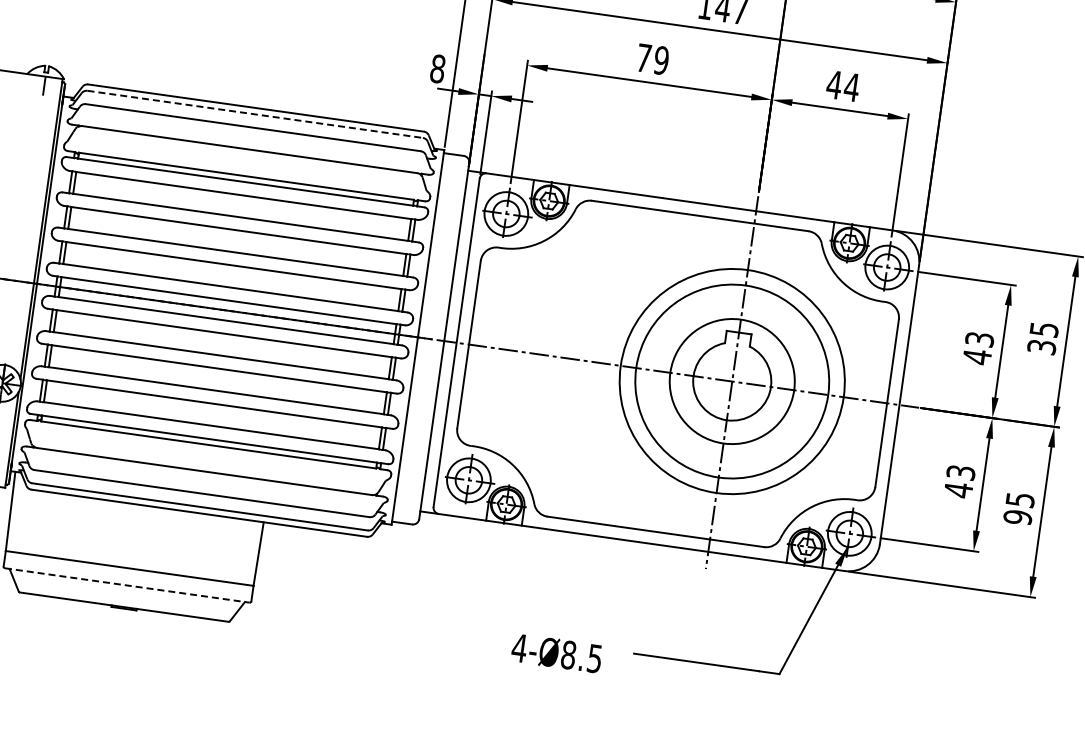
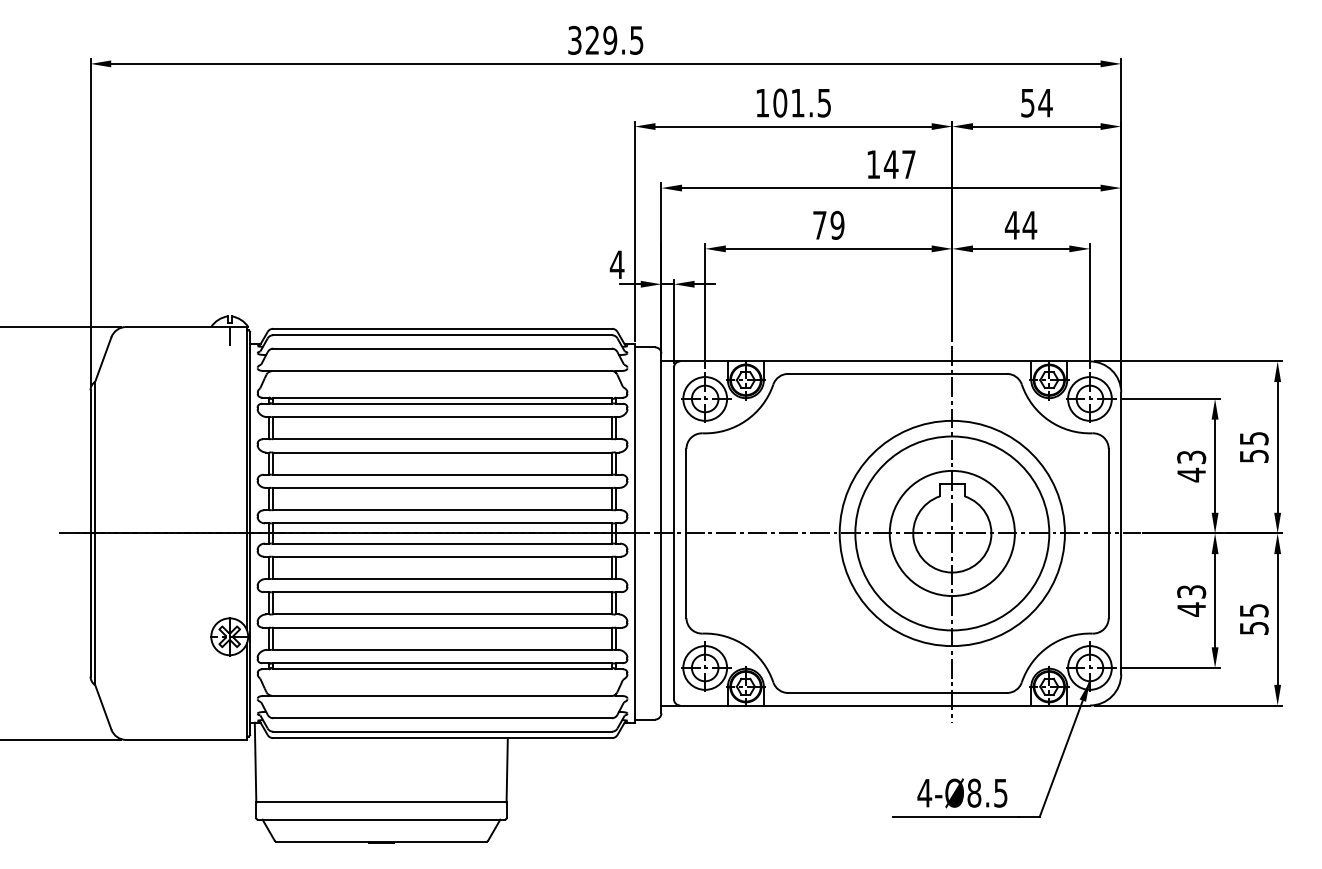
text: (437, 68) -> (616, 264), 8 -> 4
line: (256, 114) -> (443, 335), dashed -> solid
text: (1041, 346) -> (1253, 455), 35 -> 55
text: (1017, 517) -> (1253, 628), 95 -> 55
line: (127, 585) -> (381, 819), dashed -> solid
text: (556, 653) -> (962, 793), moved

